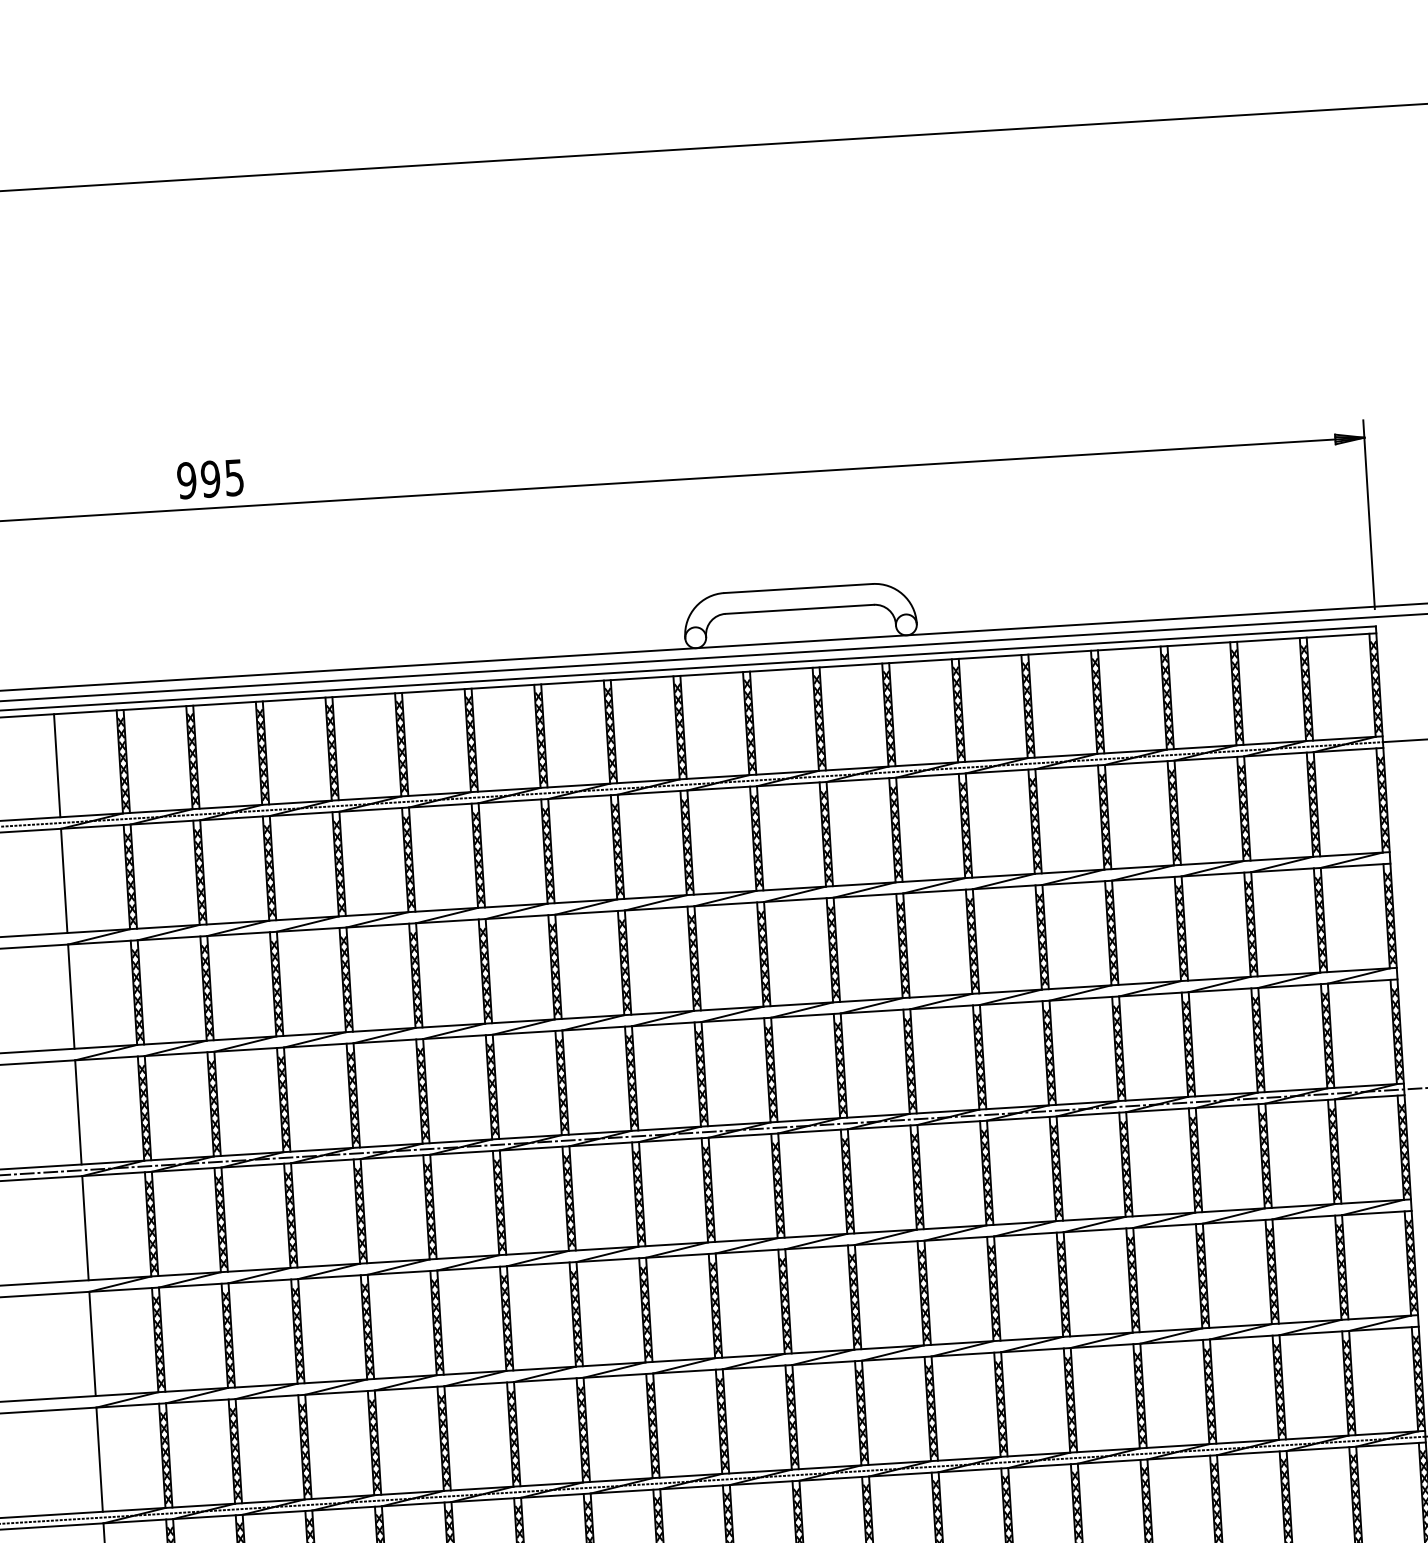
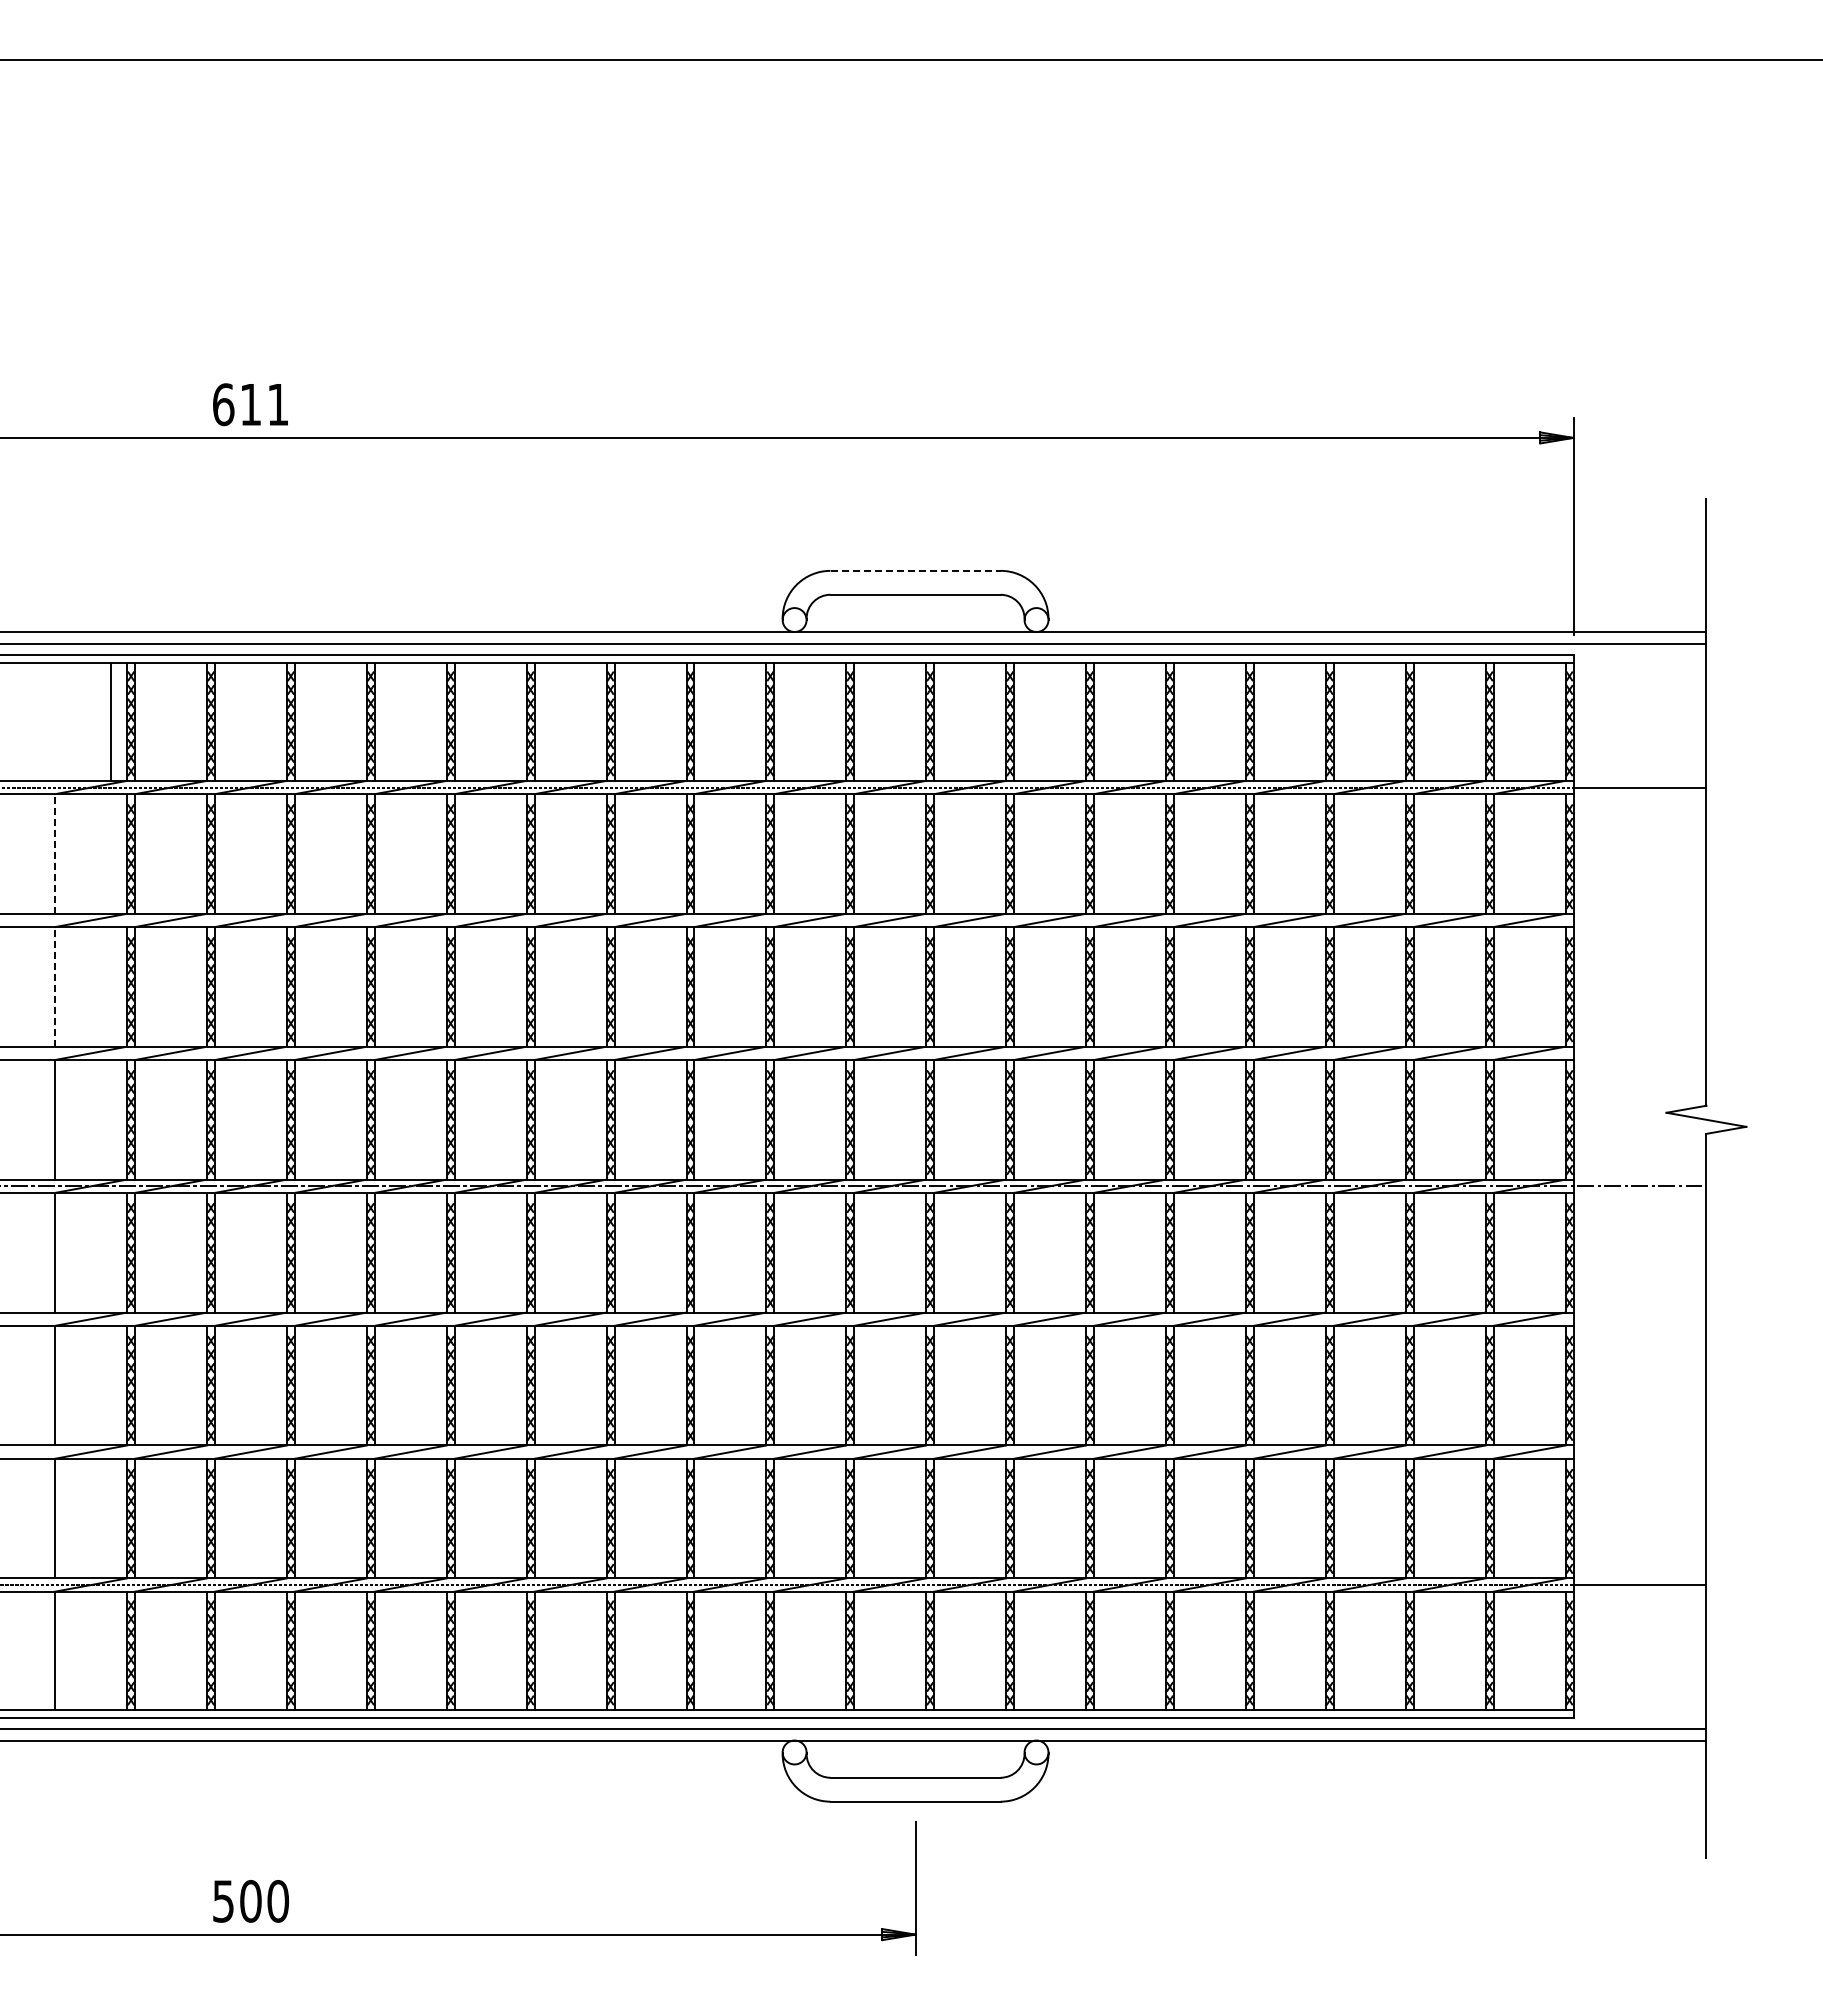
text: (210, 479) -> (250, 404), 995 -> 611
line: (799, 588) -> (916, 570), solid -> dashed
line: (57, 765) -> (111, 721), moved
line: (64, 880) -> (55, 853), solid -> dashed
line: (71, 996) -> (55, 986), solid -> dashed

